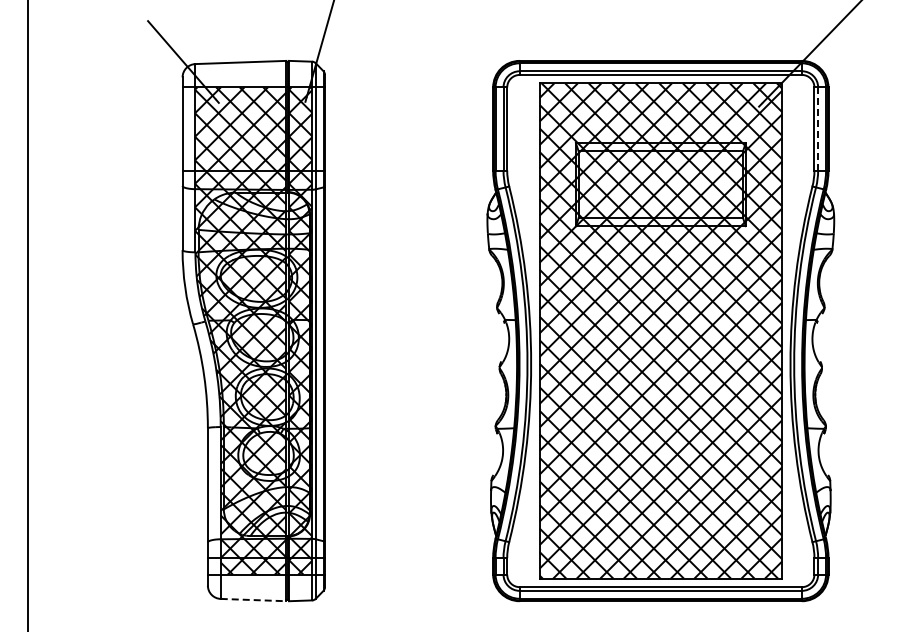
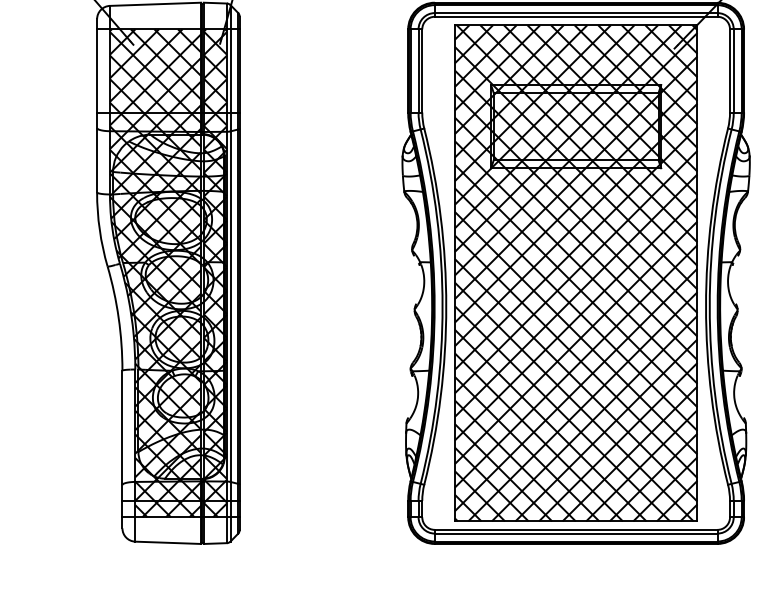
line: (818, 128) -> (734, 70), dashed -> solid
line: (253, 600) -> (168, 543), dashed -> solid

